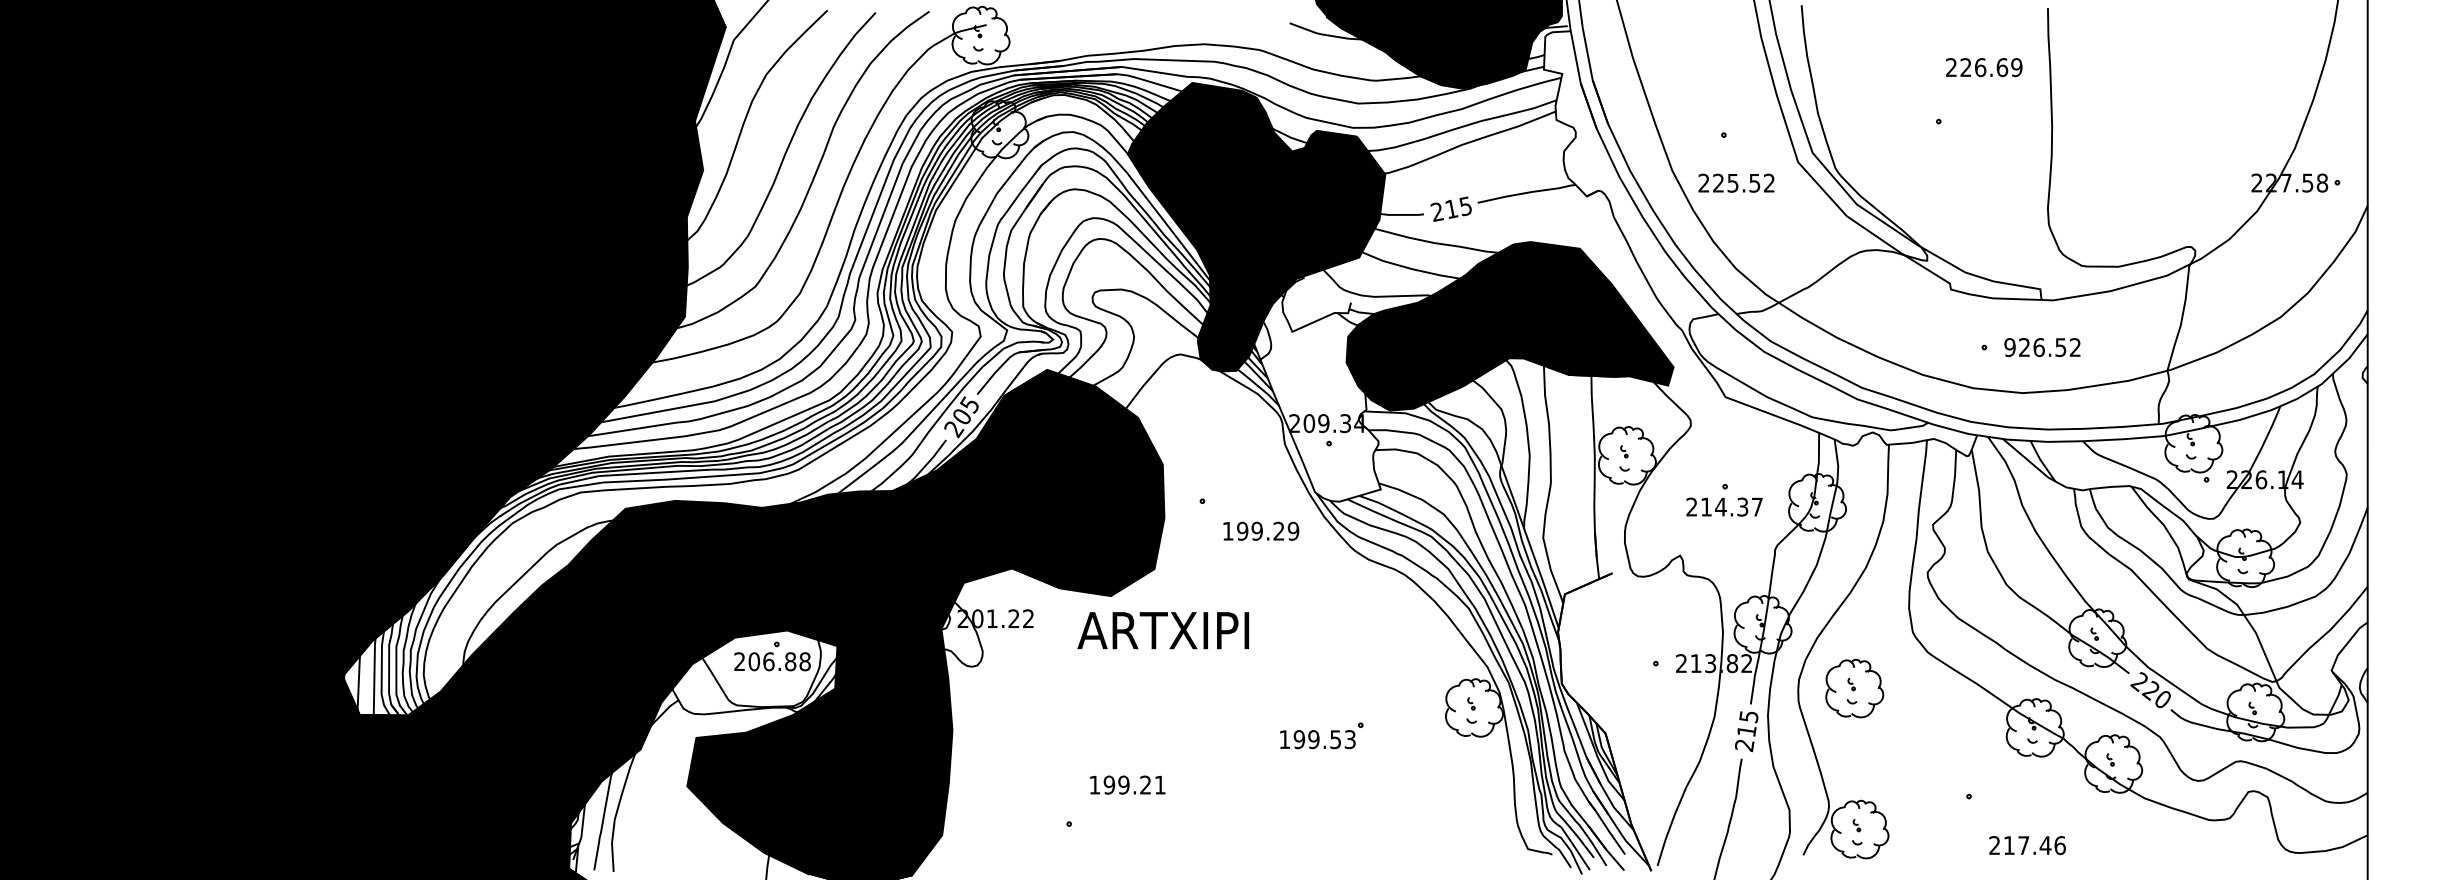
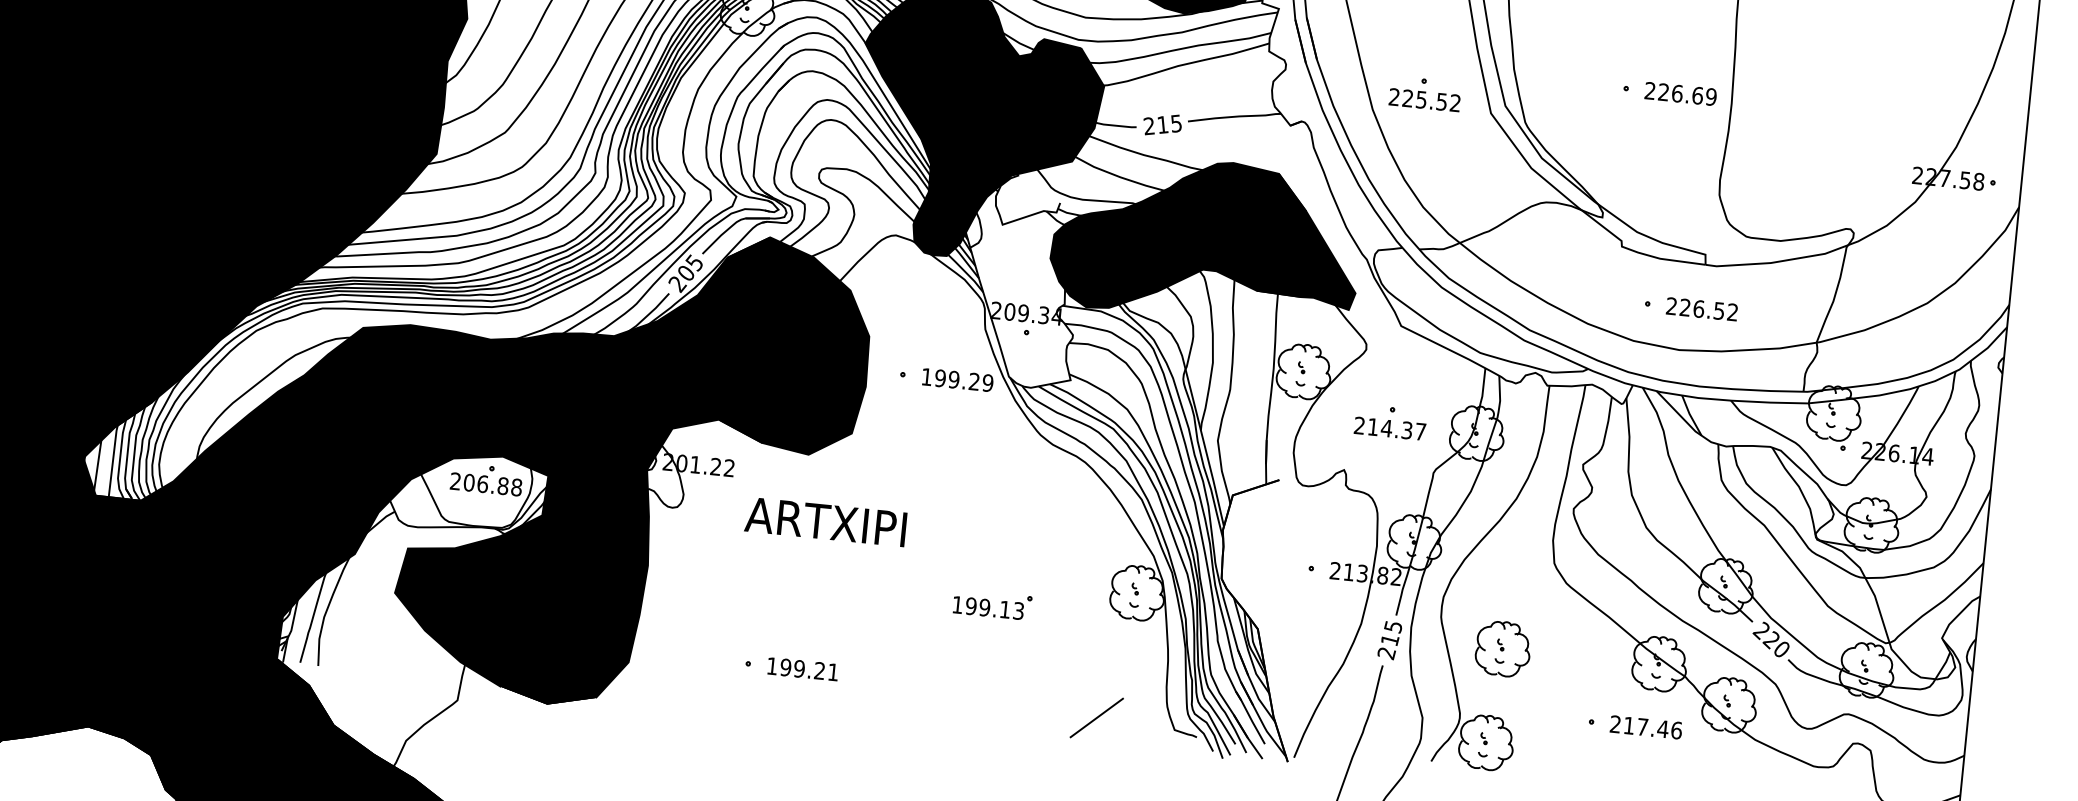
text: (1984, 67) -> (1681, 93), moved
text: (1736, 182) -> (1424, 99), moved
text: (2009, 347) -> (1671, 306), 926.52 -> 226.52
text: (1261, 530) -> (958, 379), moved
text: (1162, 630) -> (825, 521), moved
part: (1854, 688) -> (1503, 648), moved
text: (1335, 739) -> (1004, 609), 199.53 -> 199.13
text: (1127, 784) -> (802, 668), moved
line: (1444, 844) -> (1097, 717), added
text: (2027, 845) -> (1646, 727), moved

